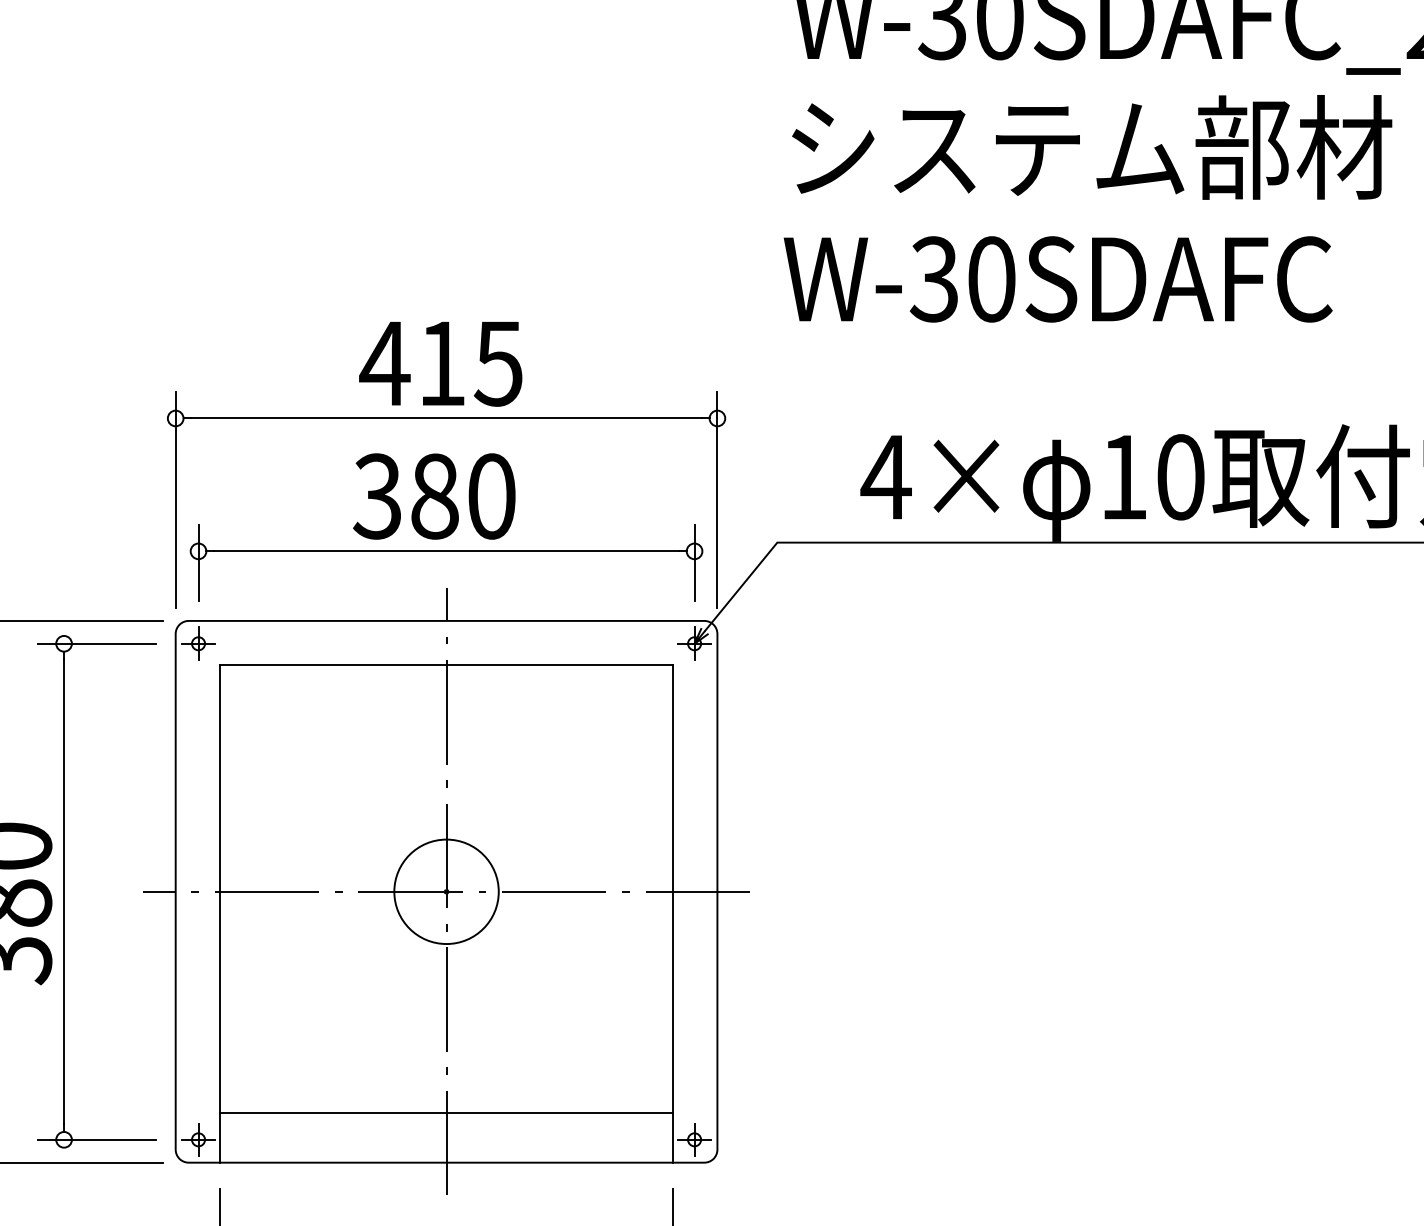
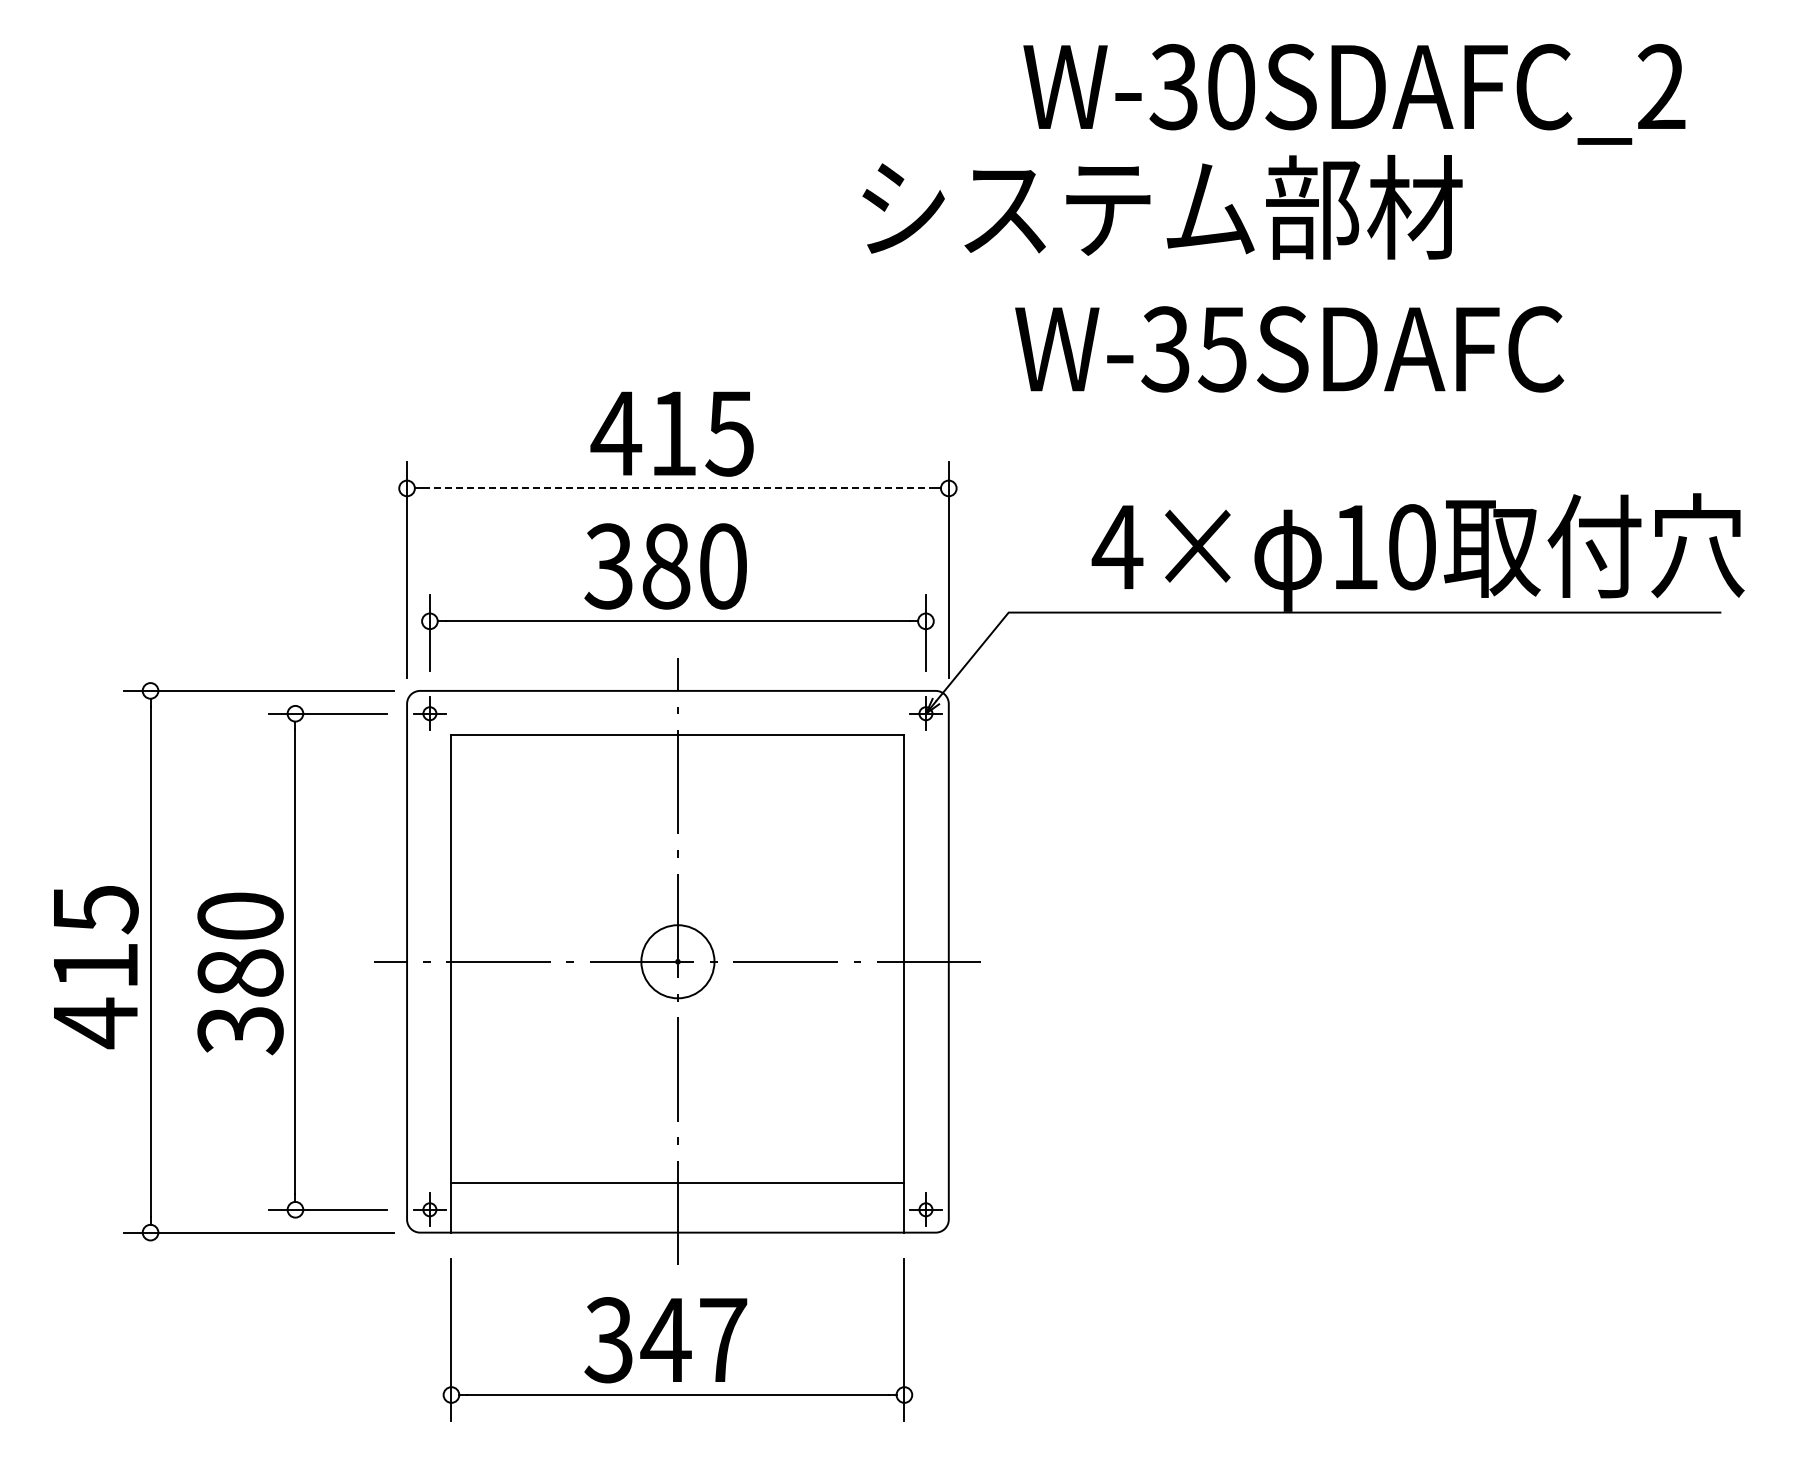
text: (1092, 147) -> (1162, 207), moved
text: (991, 279) -> (1222, 349), W-30SDAFC -> W-35SDAFC
line: (447, 418) -> (678, 488), solid -> dashed
circle: (446, 891) -> (677, 961), size x0.7

